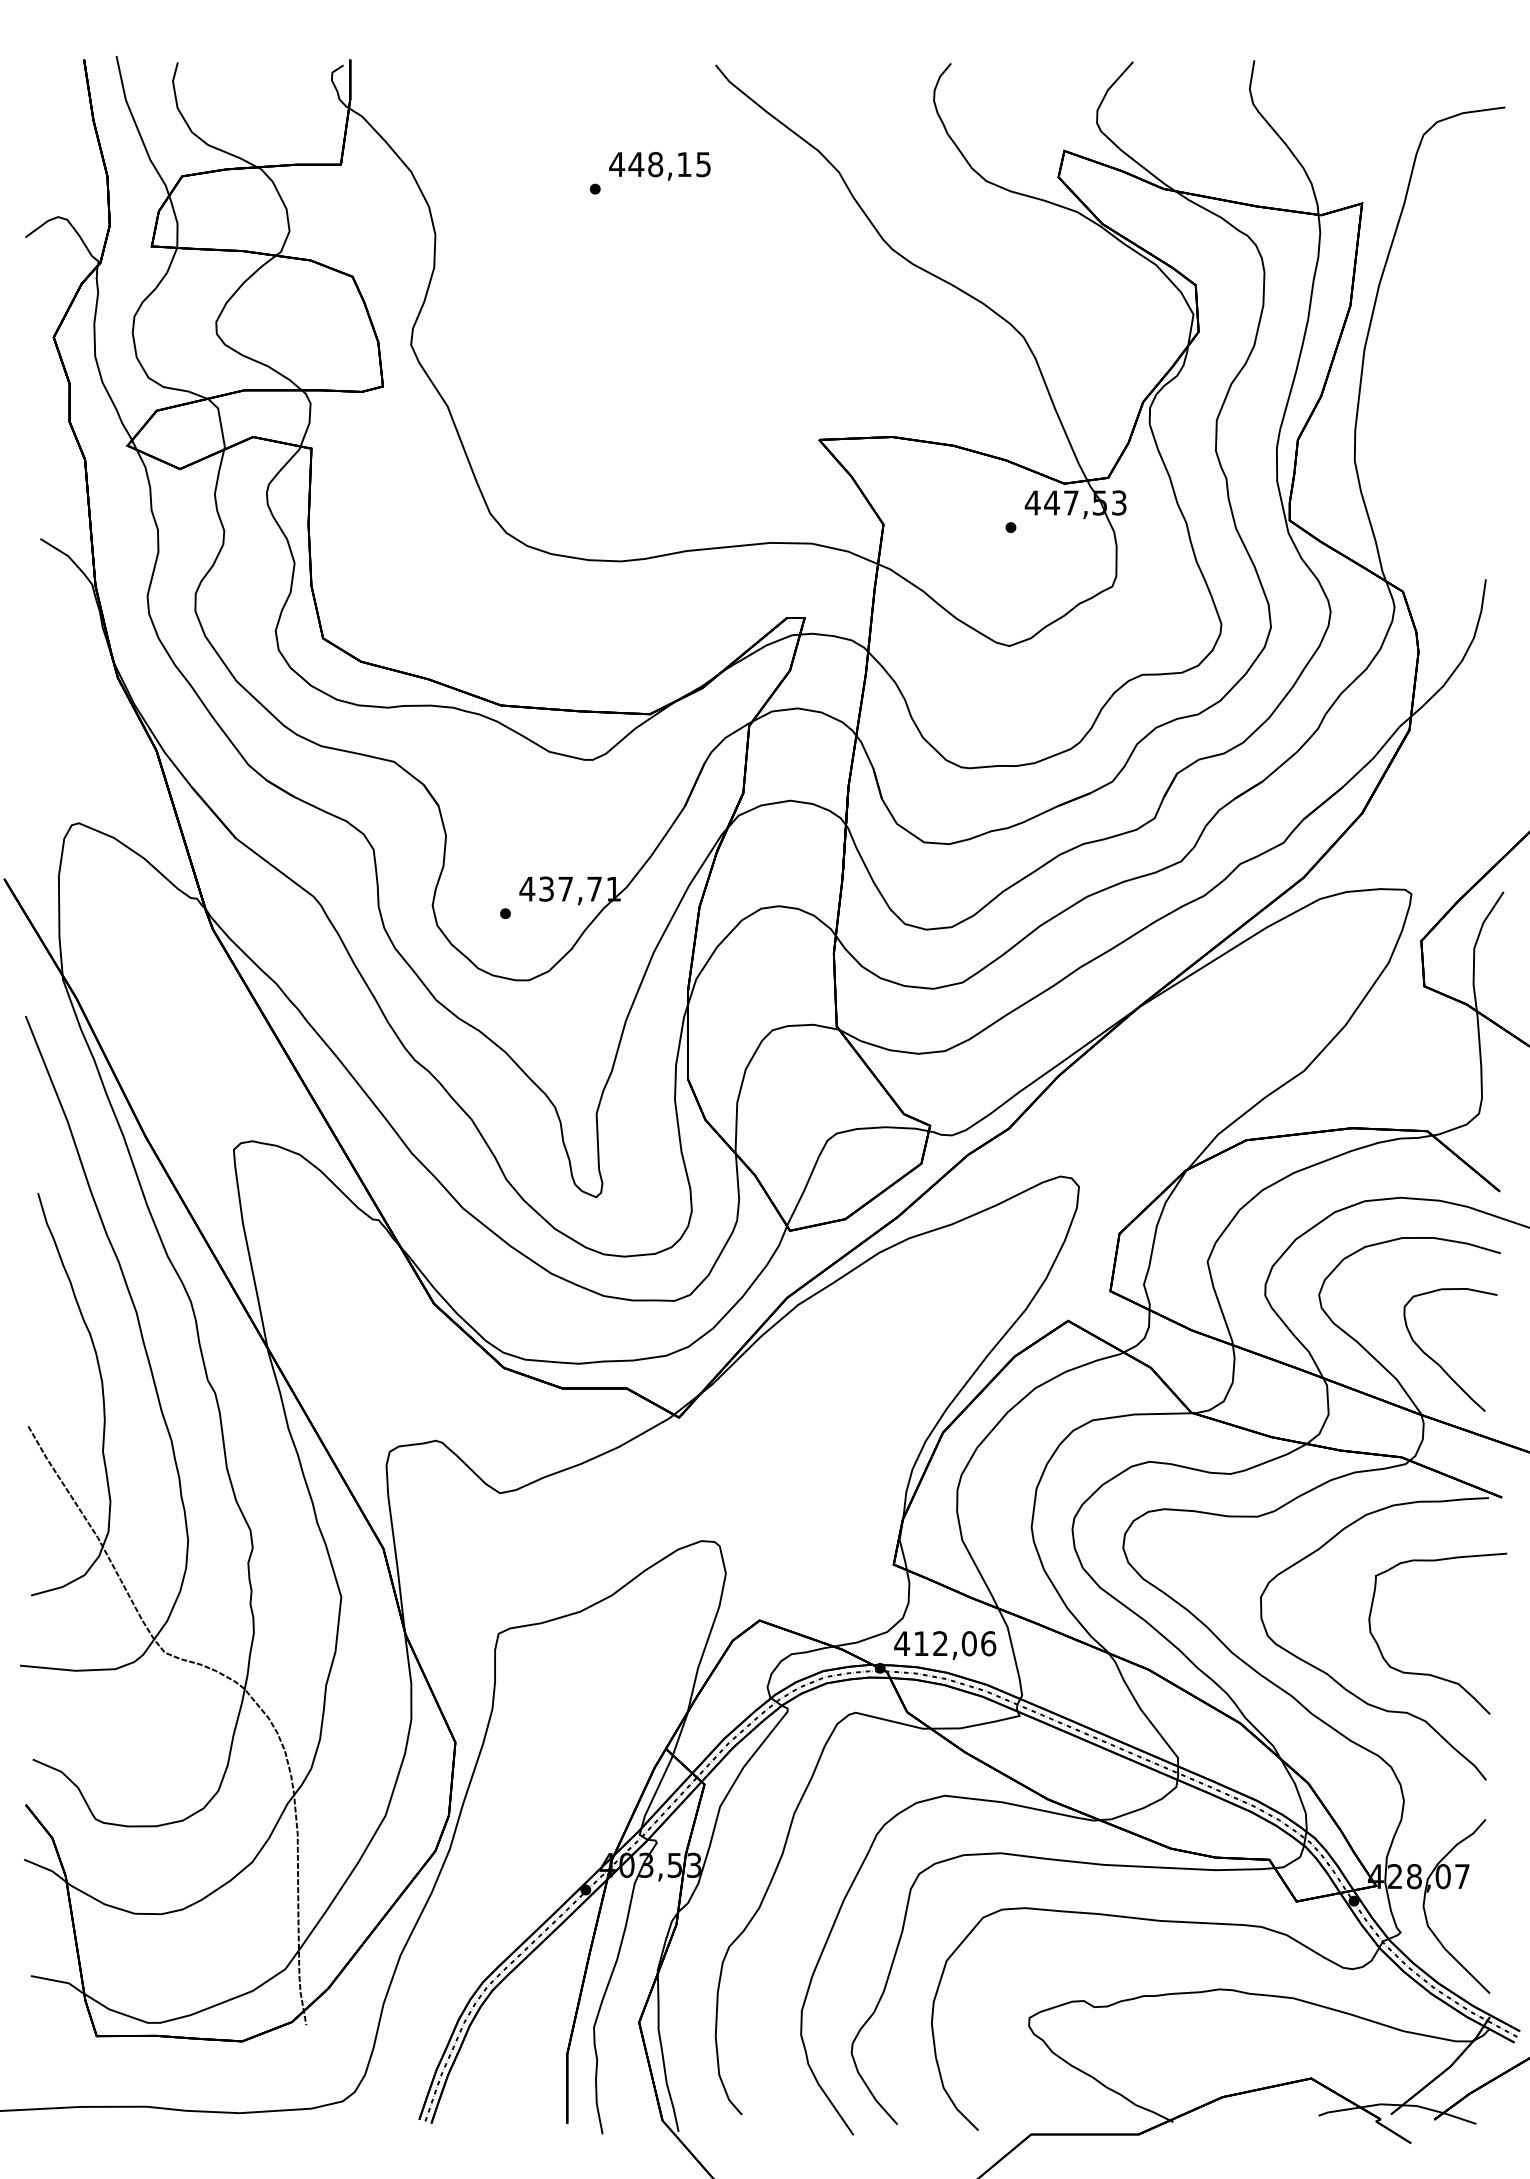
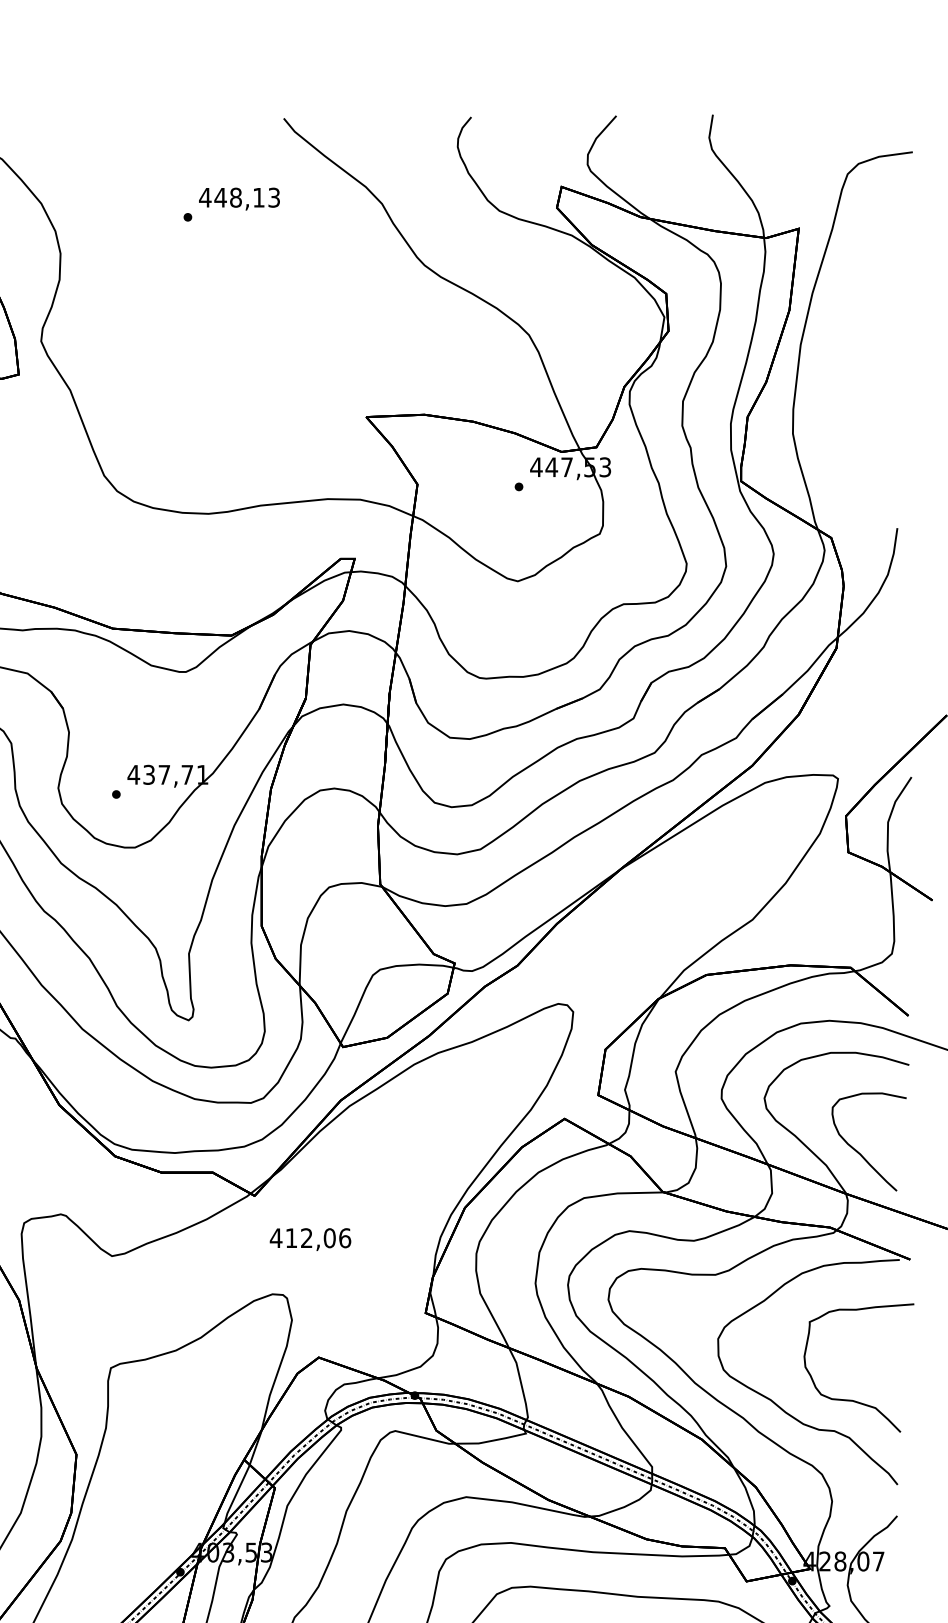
text: (703, 164) -> (274, 197), 448,15 -> 448,13
text: (945, 1645) -> (310, 1239), moved

